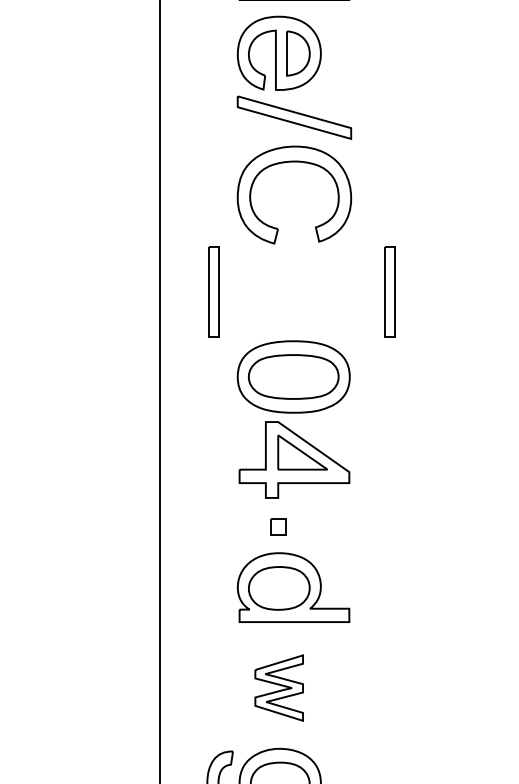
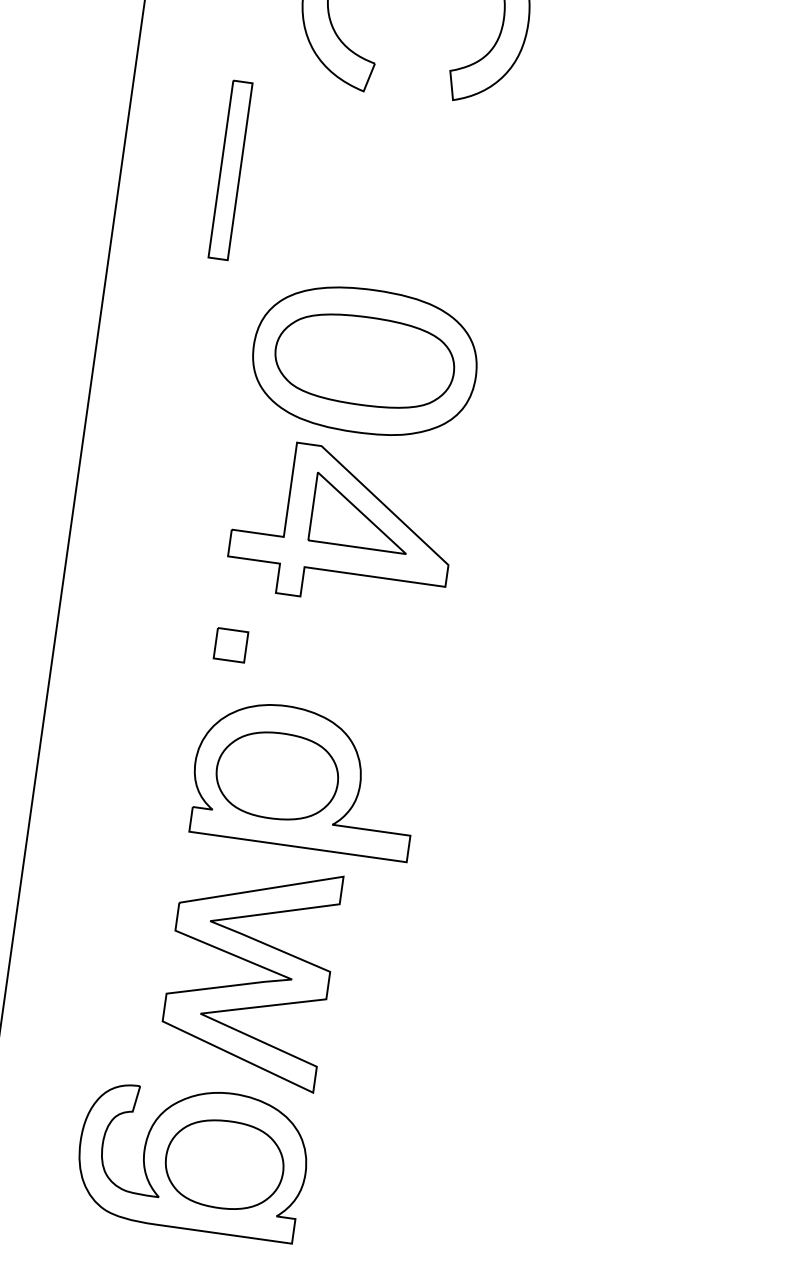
part: (389, 291) -> (578, 218), removed
part: (278, 526) -> (231, 644), moved
part: (278, 687) -> (248, 972), size x1.67

